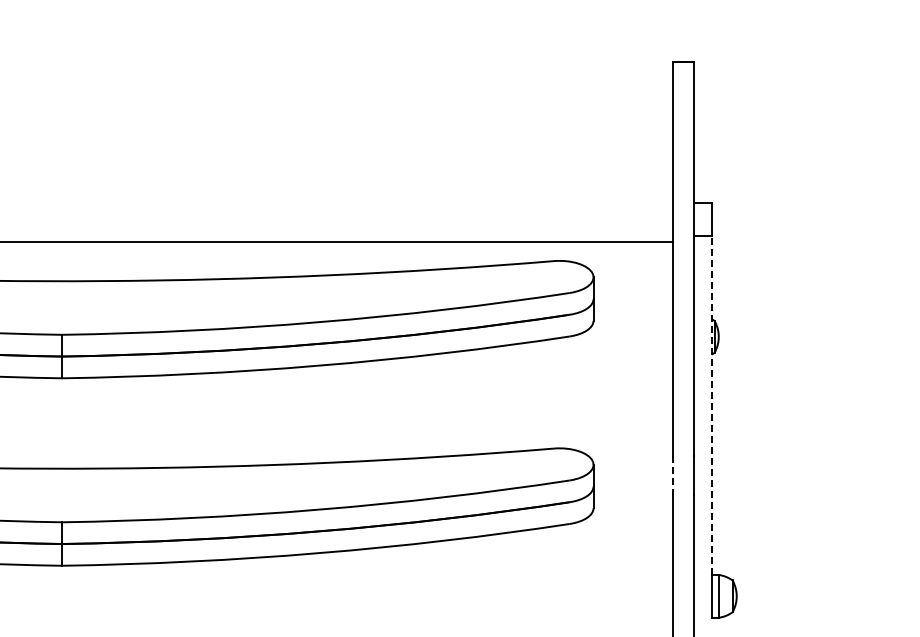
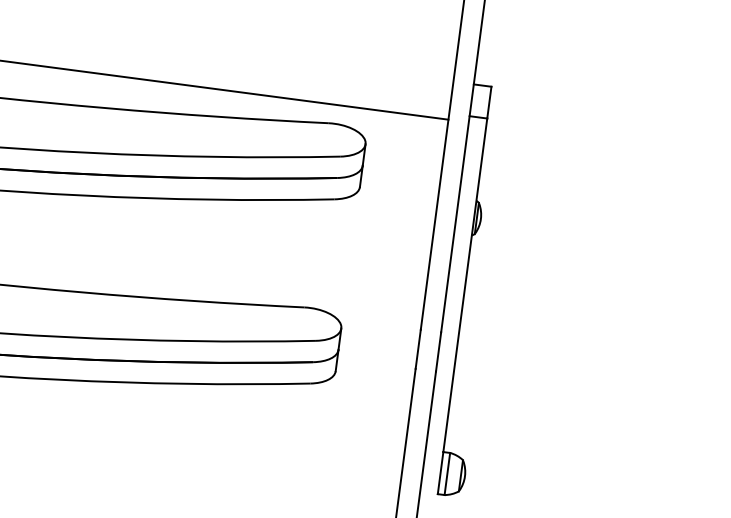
line: (711, 405) -> (464, 285), dashed -> solid
line: (673, 475) -> (418, 349), dashed -> solid

